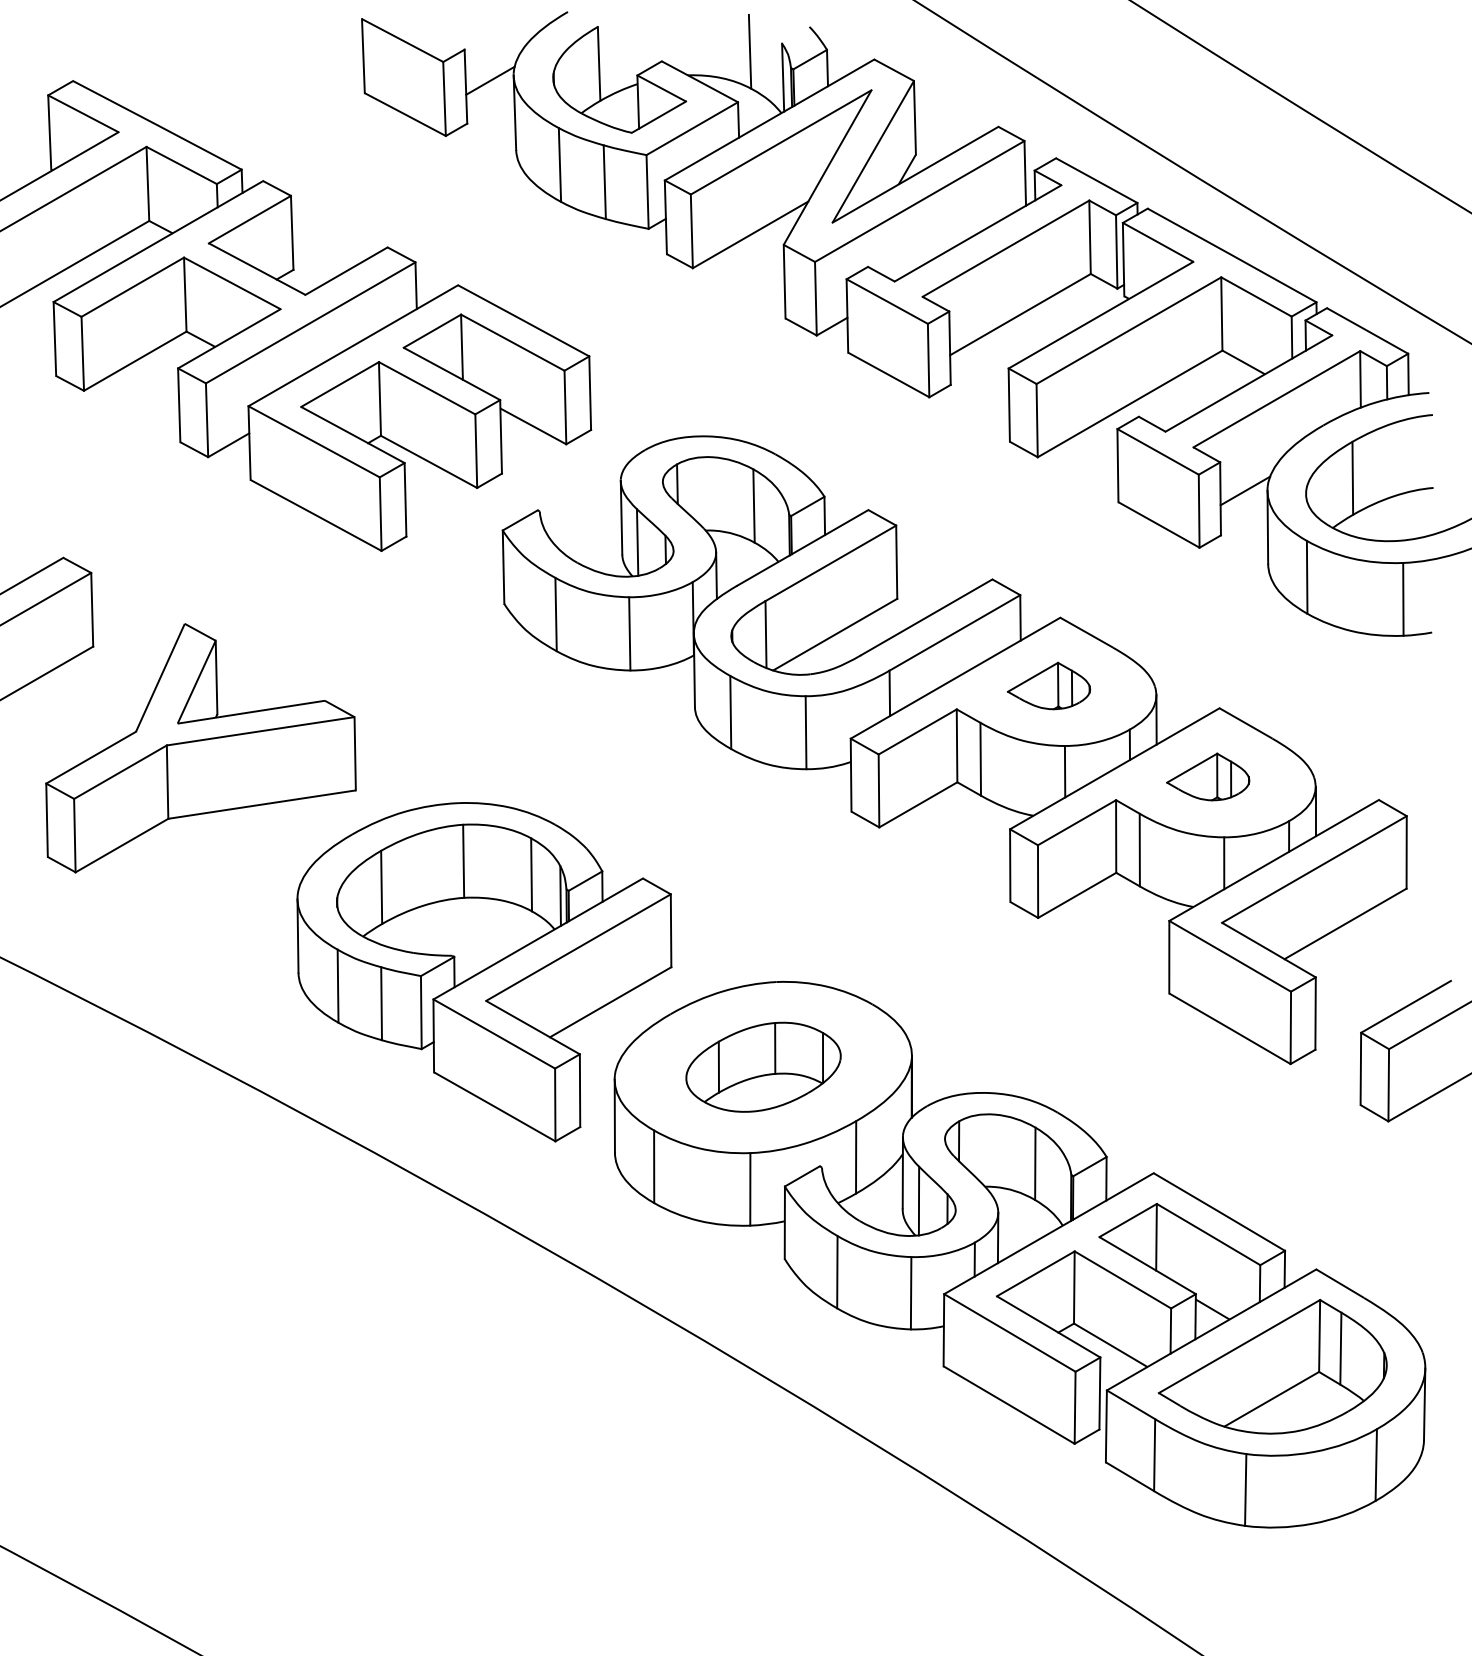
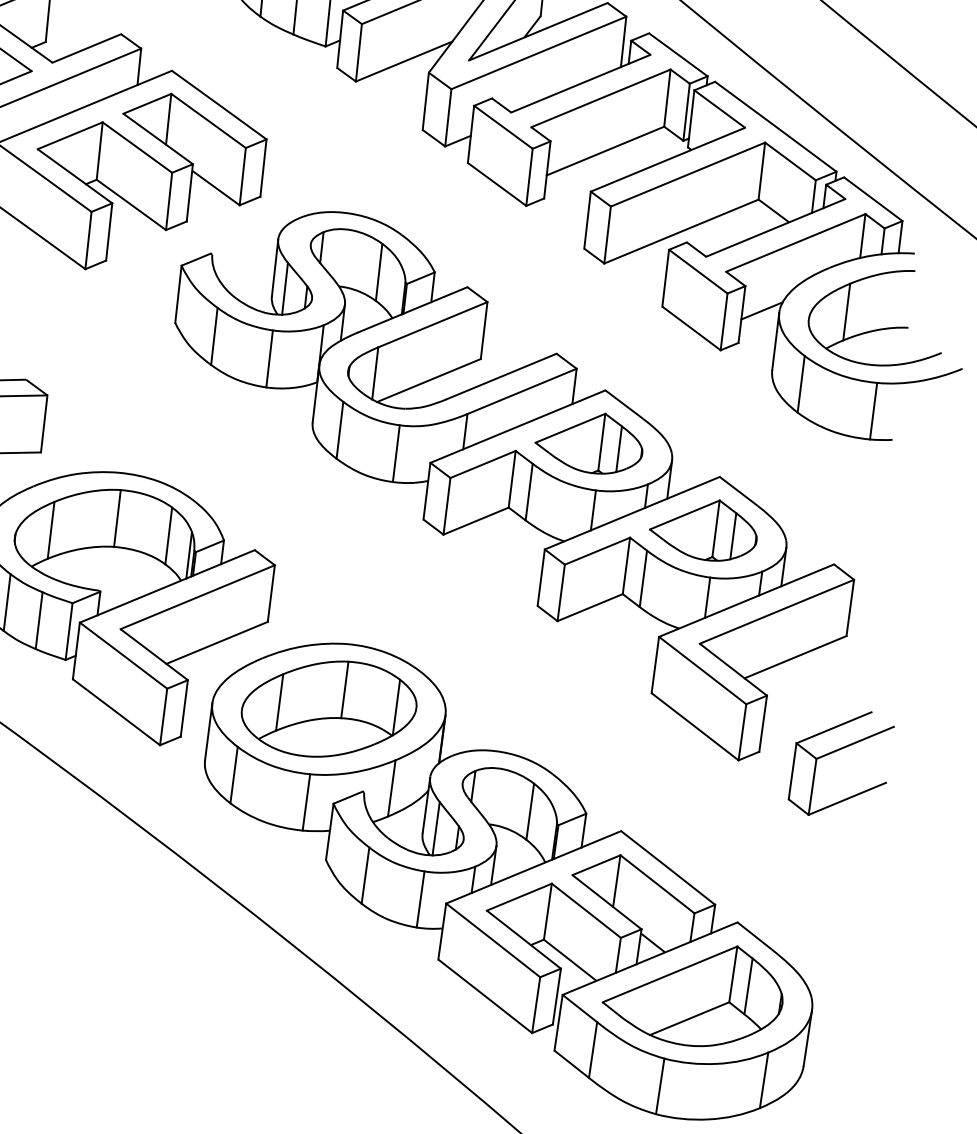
part: (1048, 685) -> (589, 441), size x1.67
part: (1207, 776) -> (703, 528), size x1.67
part: (763, 1066) -> (329, 708), size x1.43

